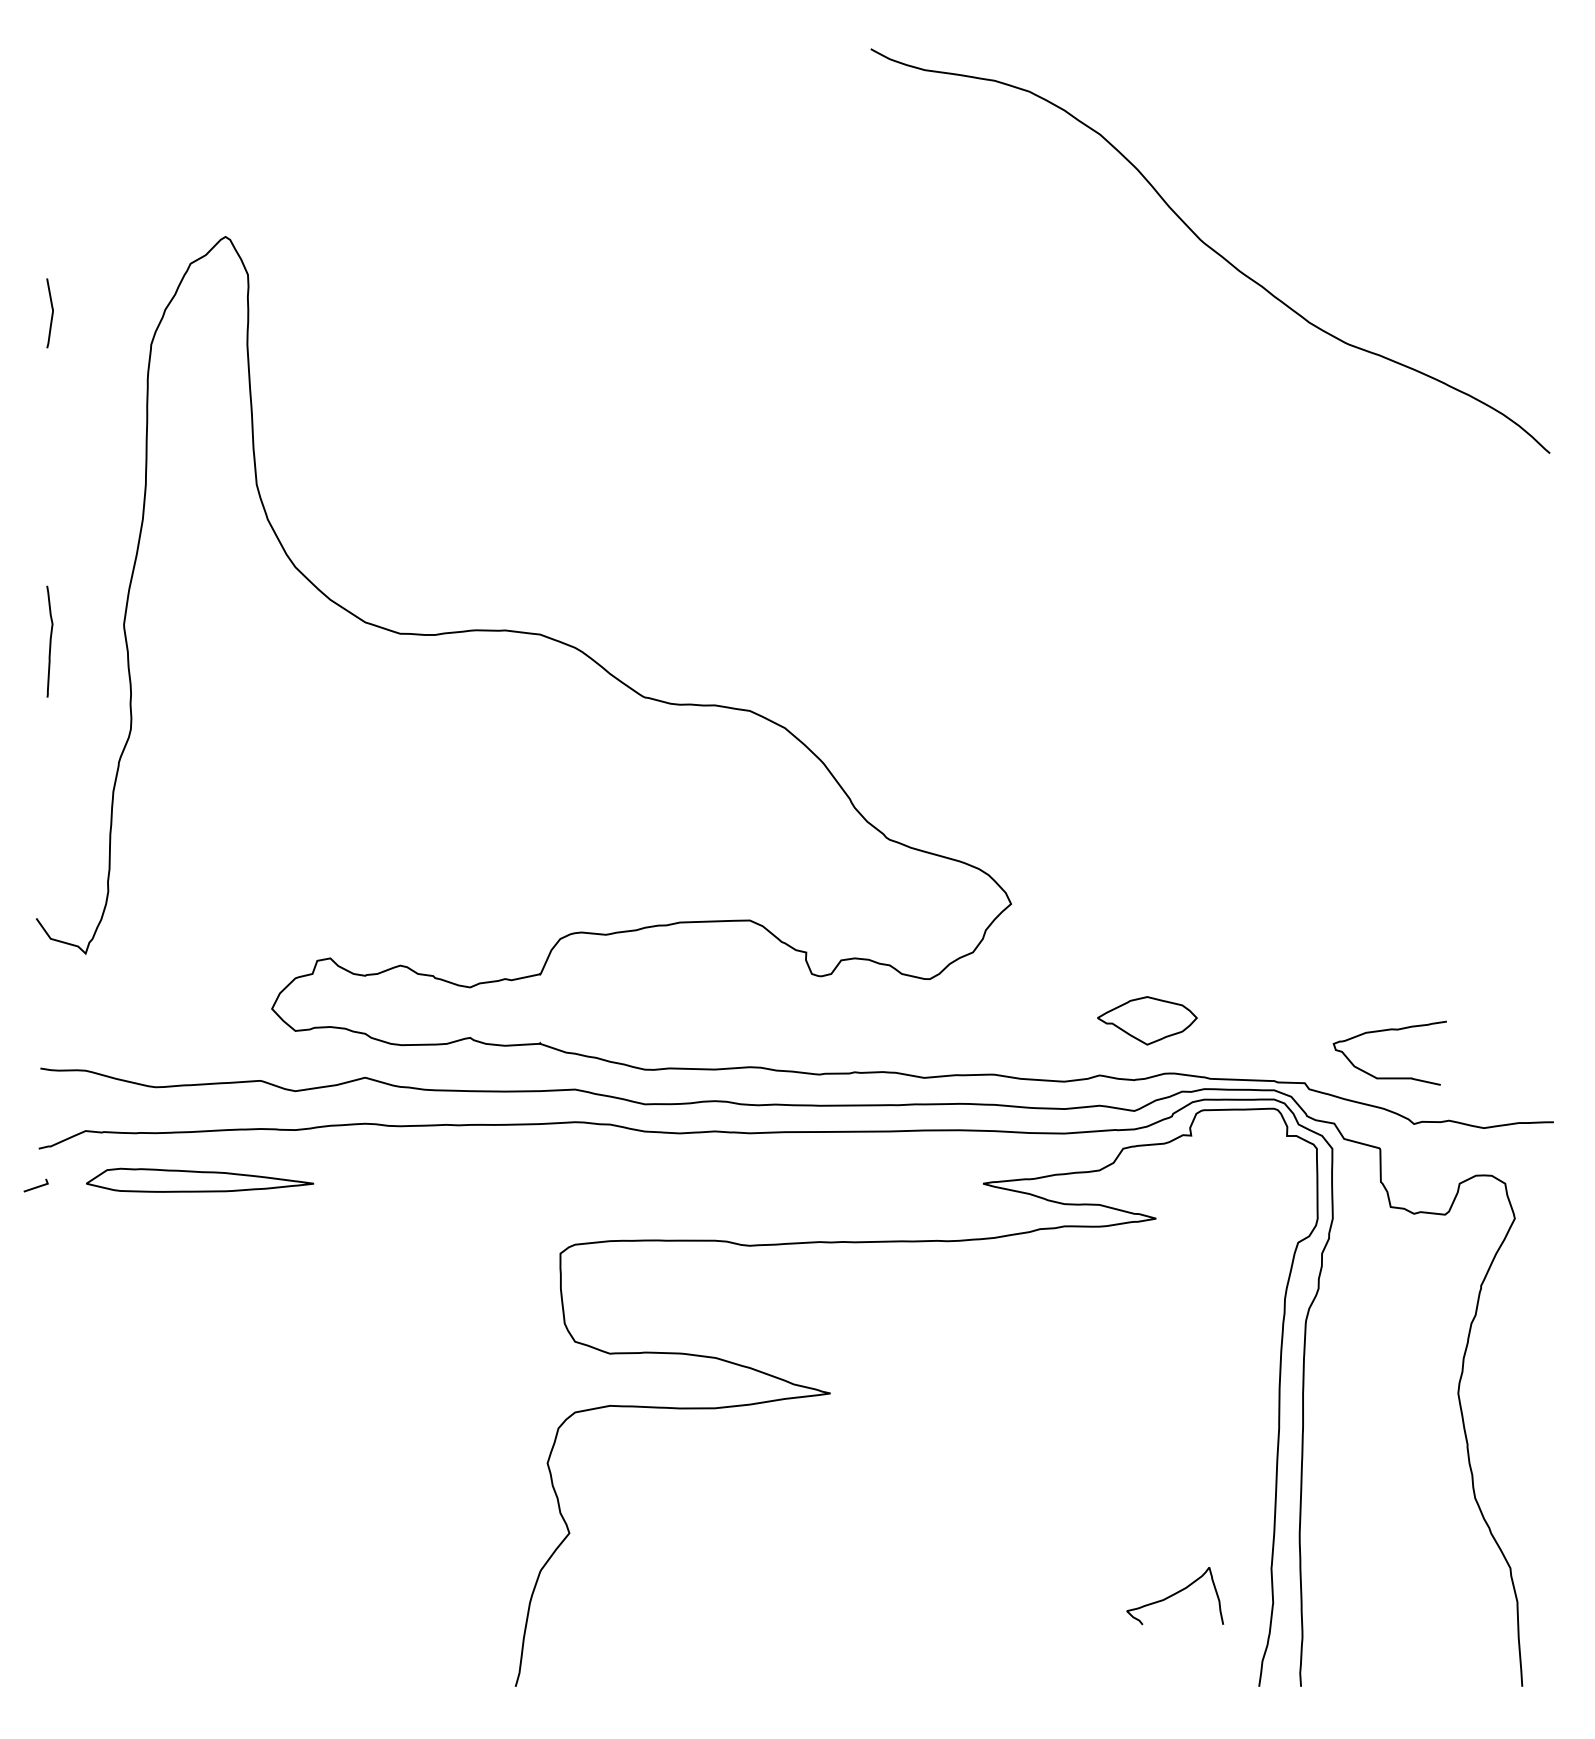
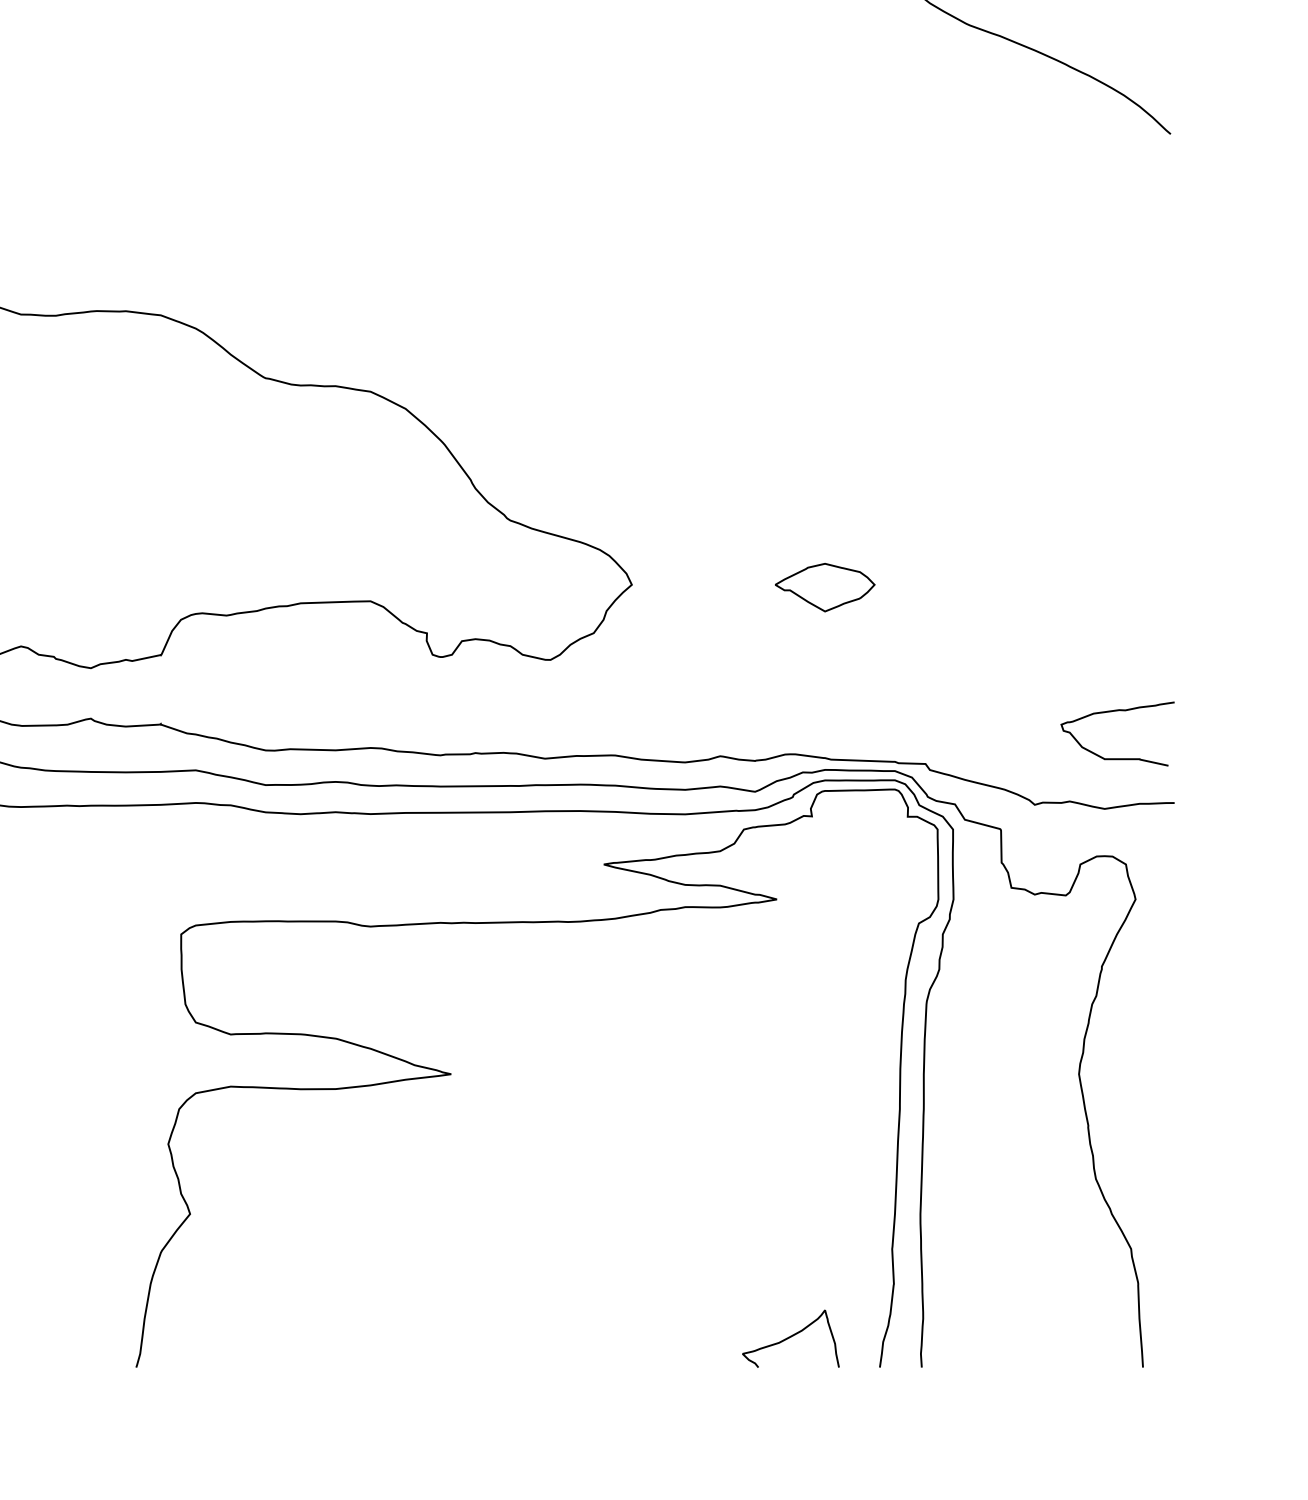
part: (1147, 1020) -> (825, 587), moved
curve: (1385, 1031) -> (1113, 712), moved
curve: (1174, 1595) -> (790, 1338), moved

